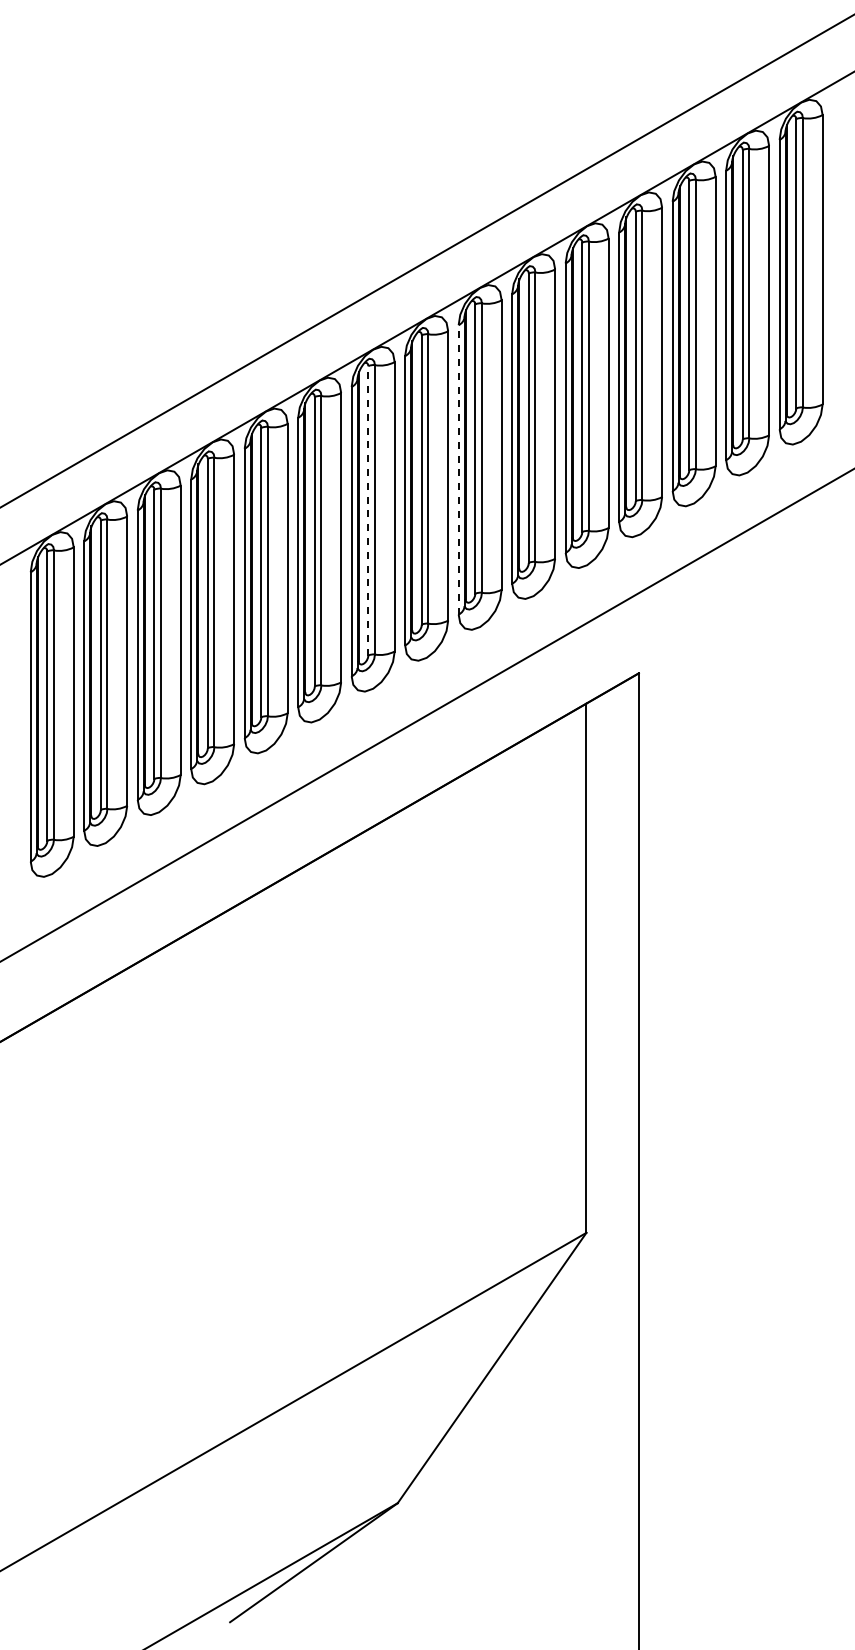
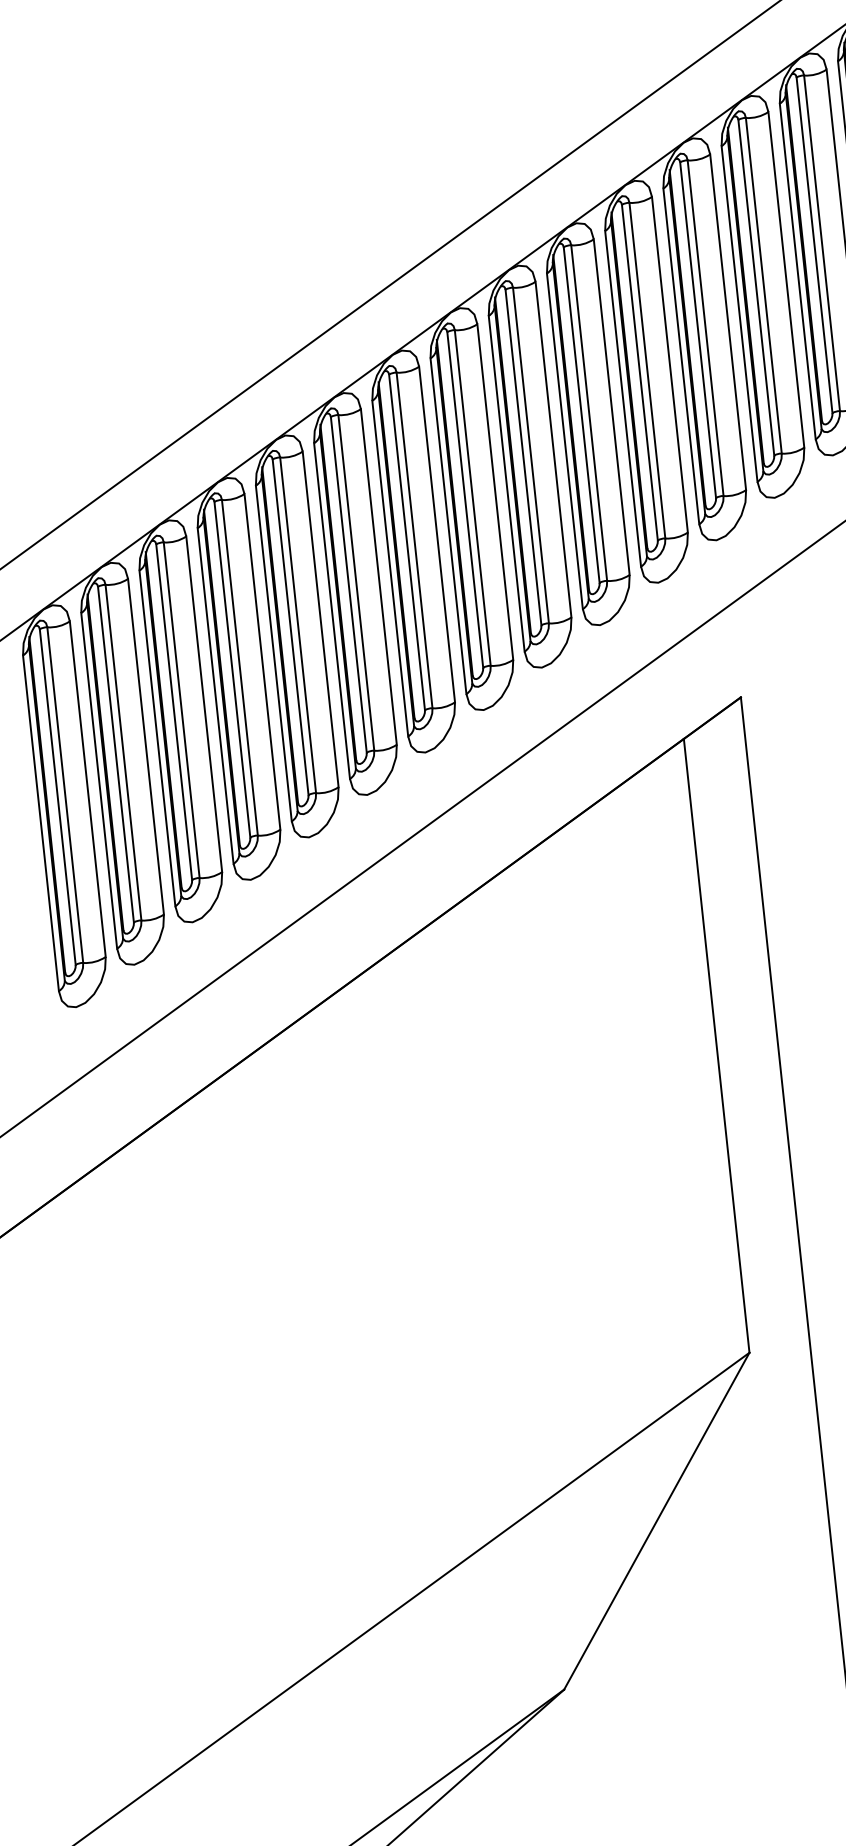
line: (458, 469) -> (506, 483), dashed -> solid
line: (368, 510) -> (407, 542), dashed -> solid

